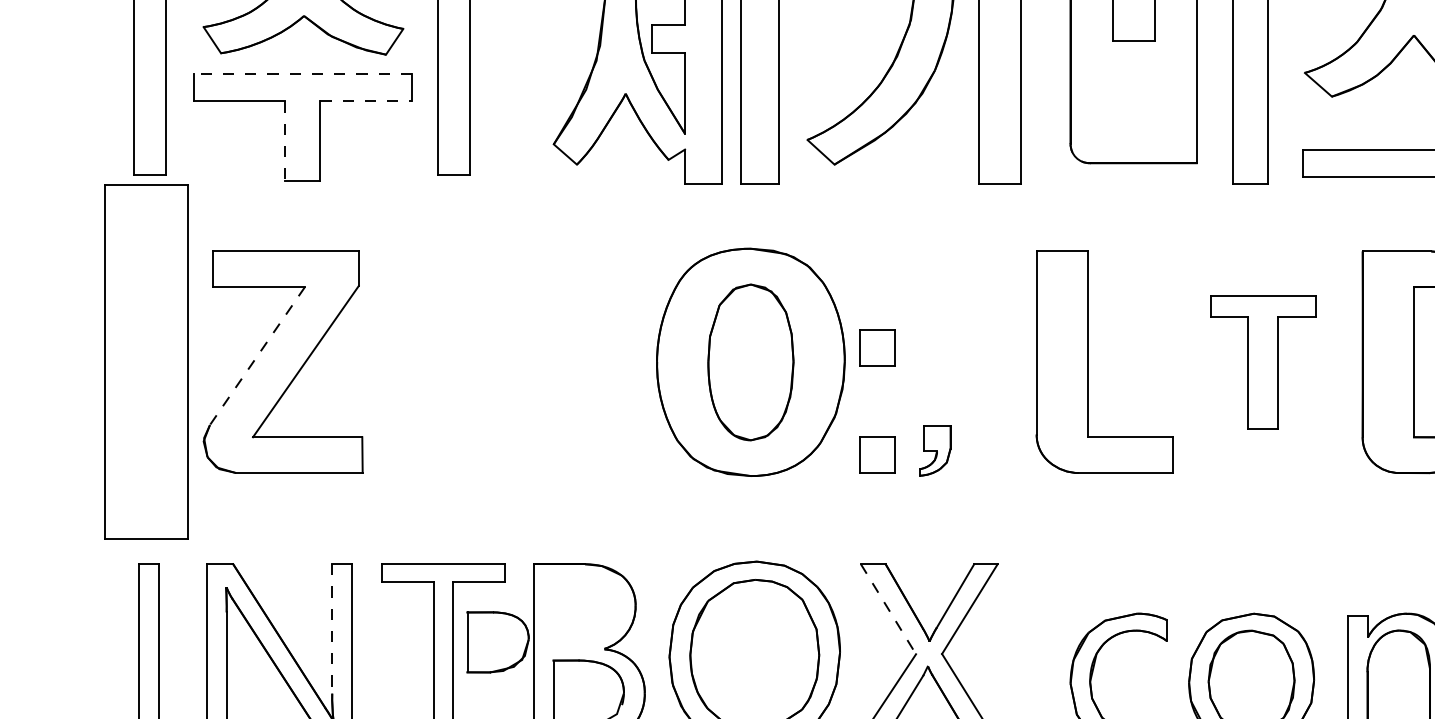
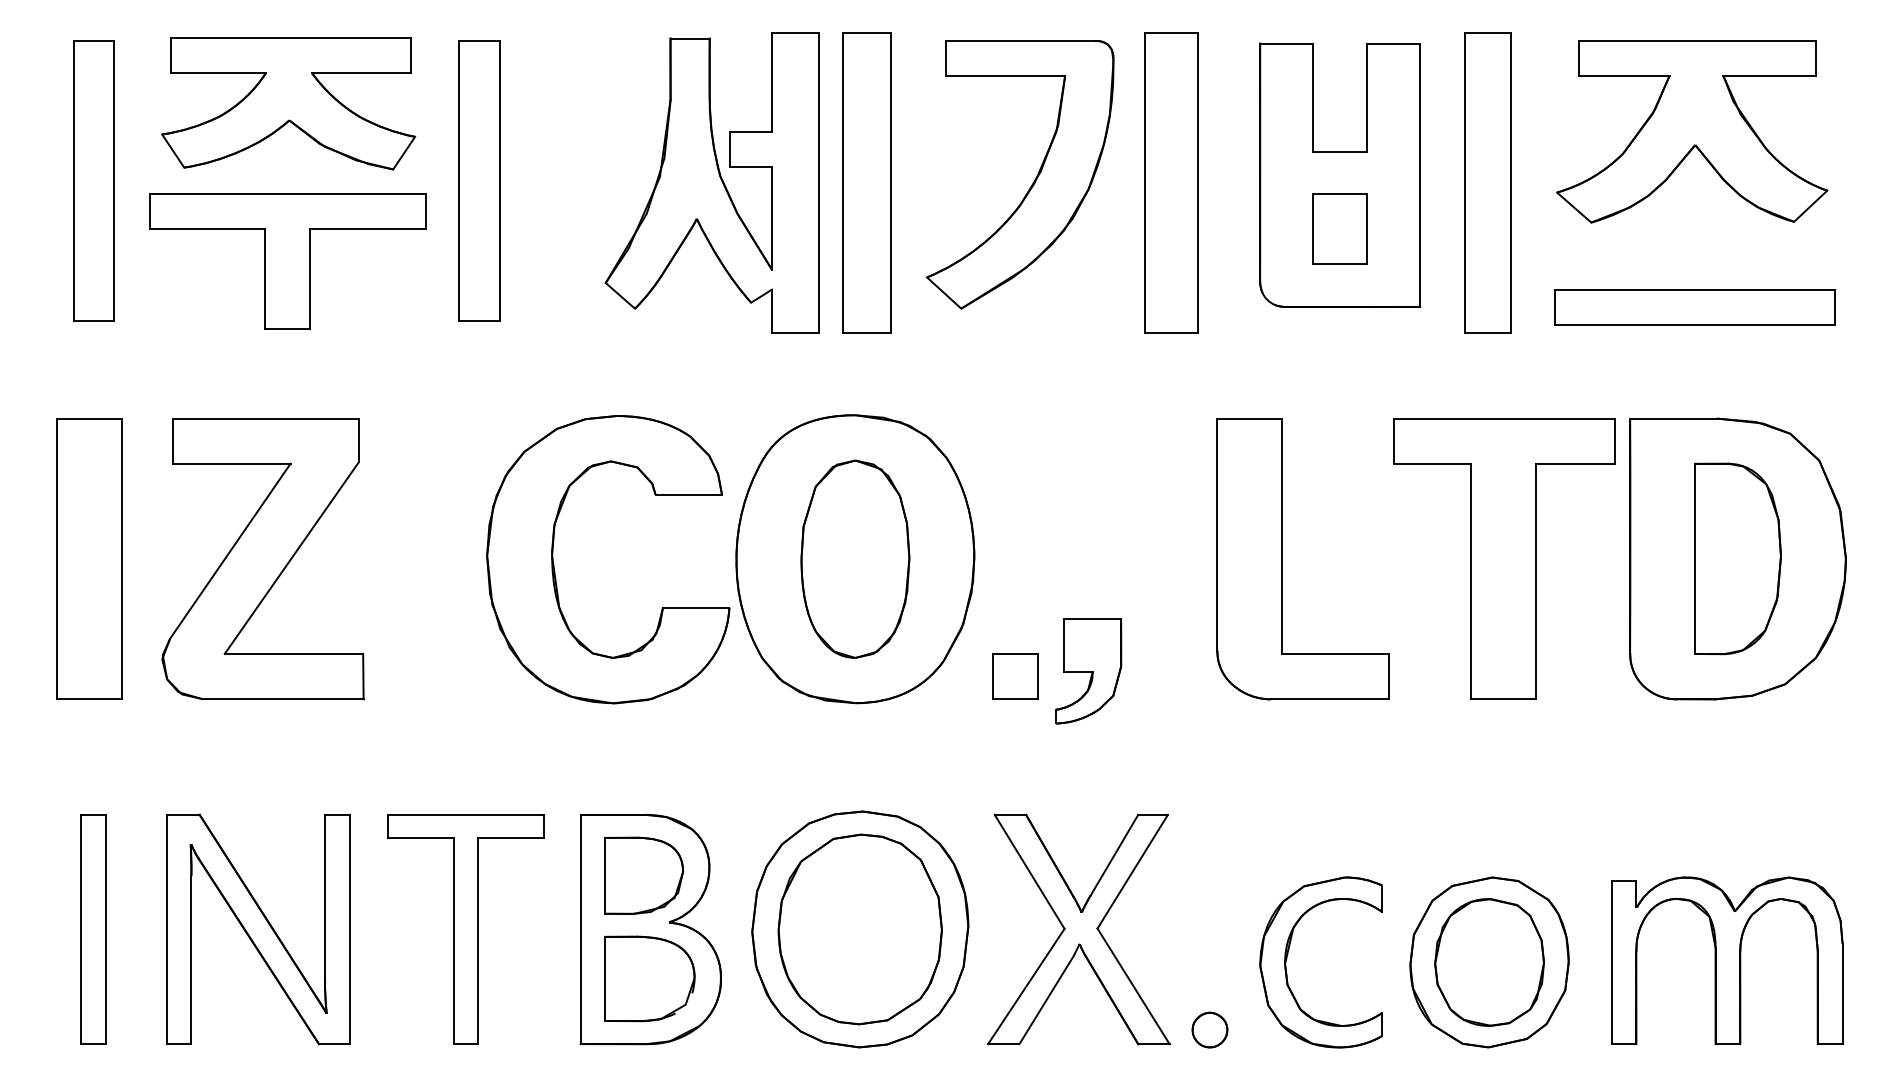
line: (302, 73) -> (287, 193), dashed -> solid
line: (366, 101) -> (368, 228), dashed -> solid
part: (1133, 101) -> (1339, 228), added
line: (284, 141) -> (264, 279), dashed -> solid
part: (877, 347) -> (1015, 540), removed
line: (257, 356) -> (230, 551), dashed -> solid
part: (146, 361) -> (89, 558), size x0.62
part: (1263, 361) -> (1504, 558), size x1.67
part: (513, 365) -> (554, 563), added
part: (934, 451) -> (1088, 671), size x1.67
line: (888, 608) -> (1029, 871), dashed -> solid
line: (332, 628) -> (325, 896), dashed -> solid
part: (497, 642) -> (643, 875), moved

